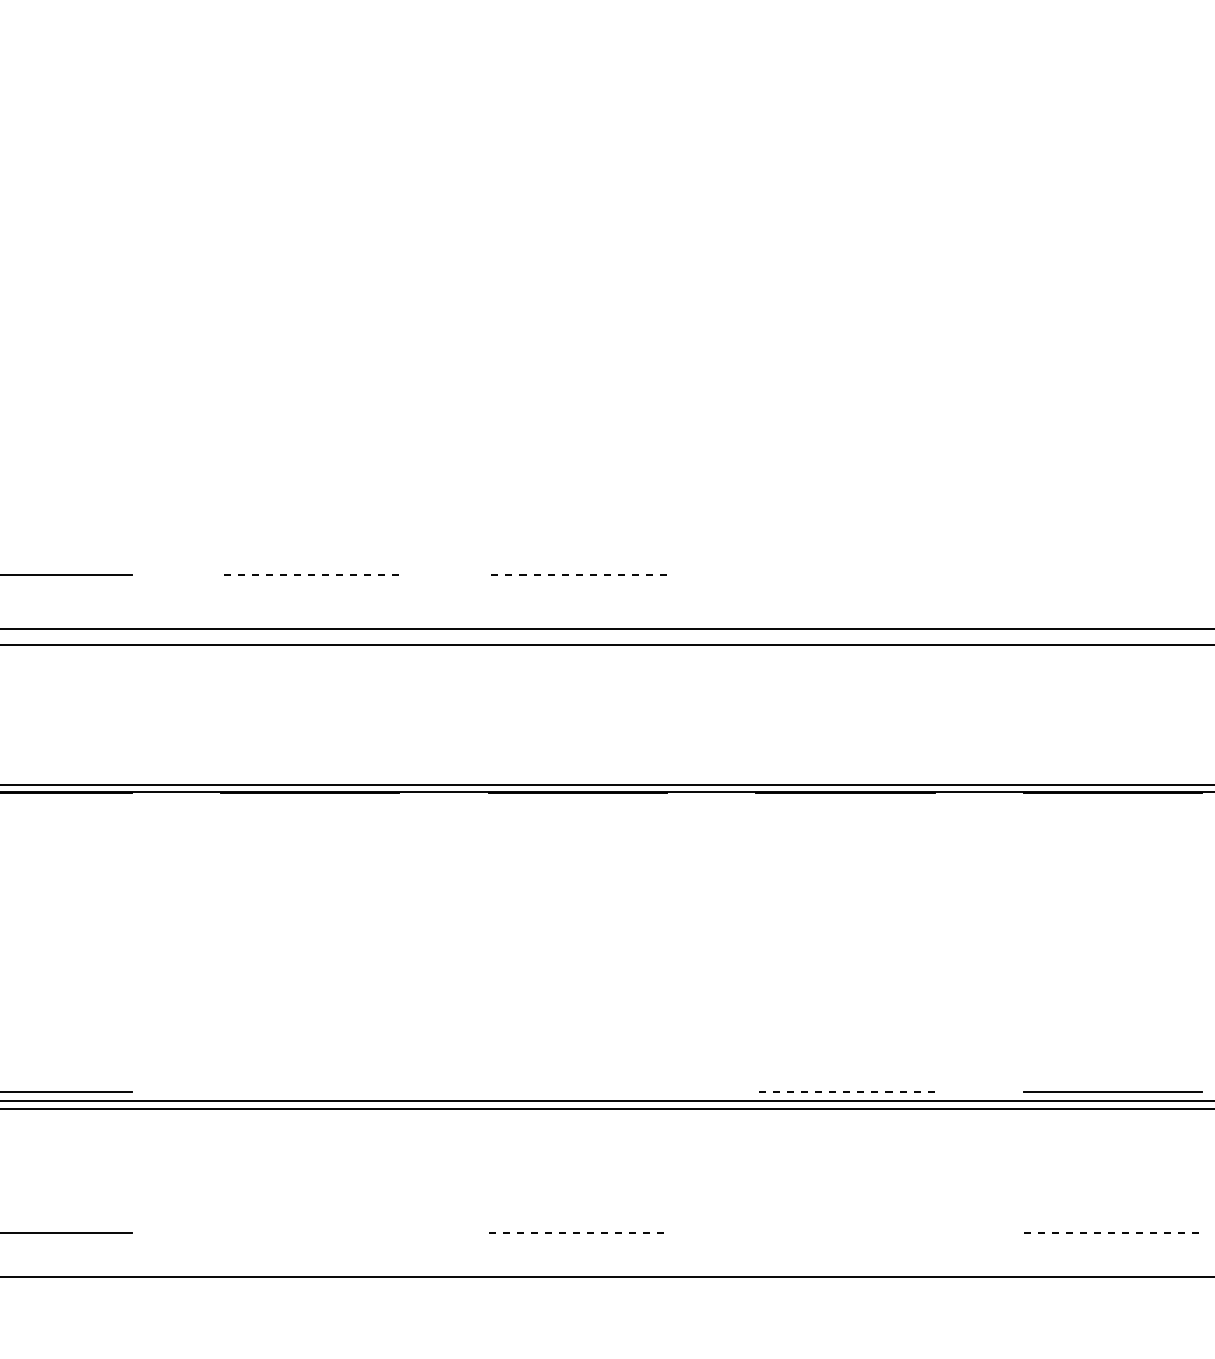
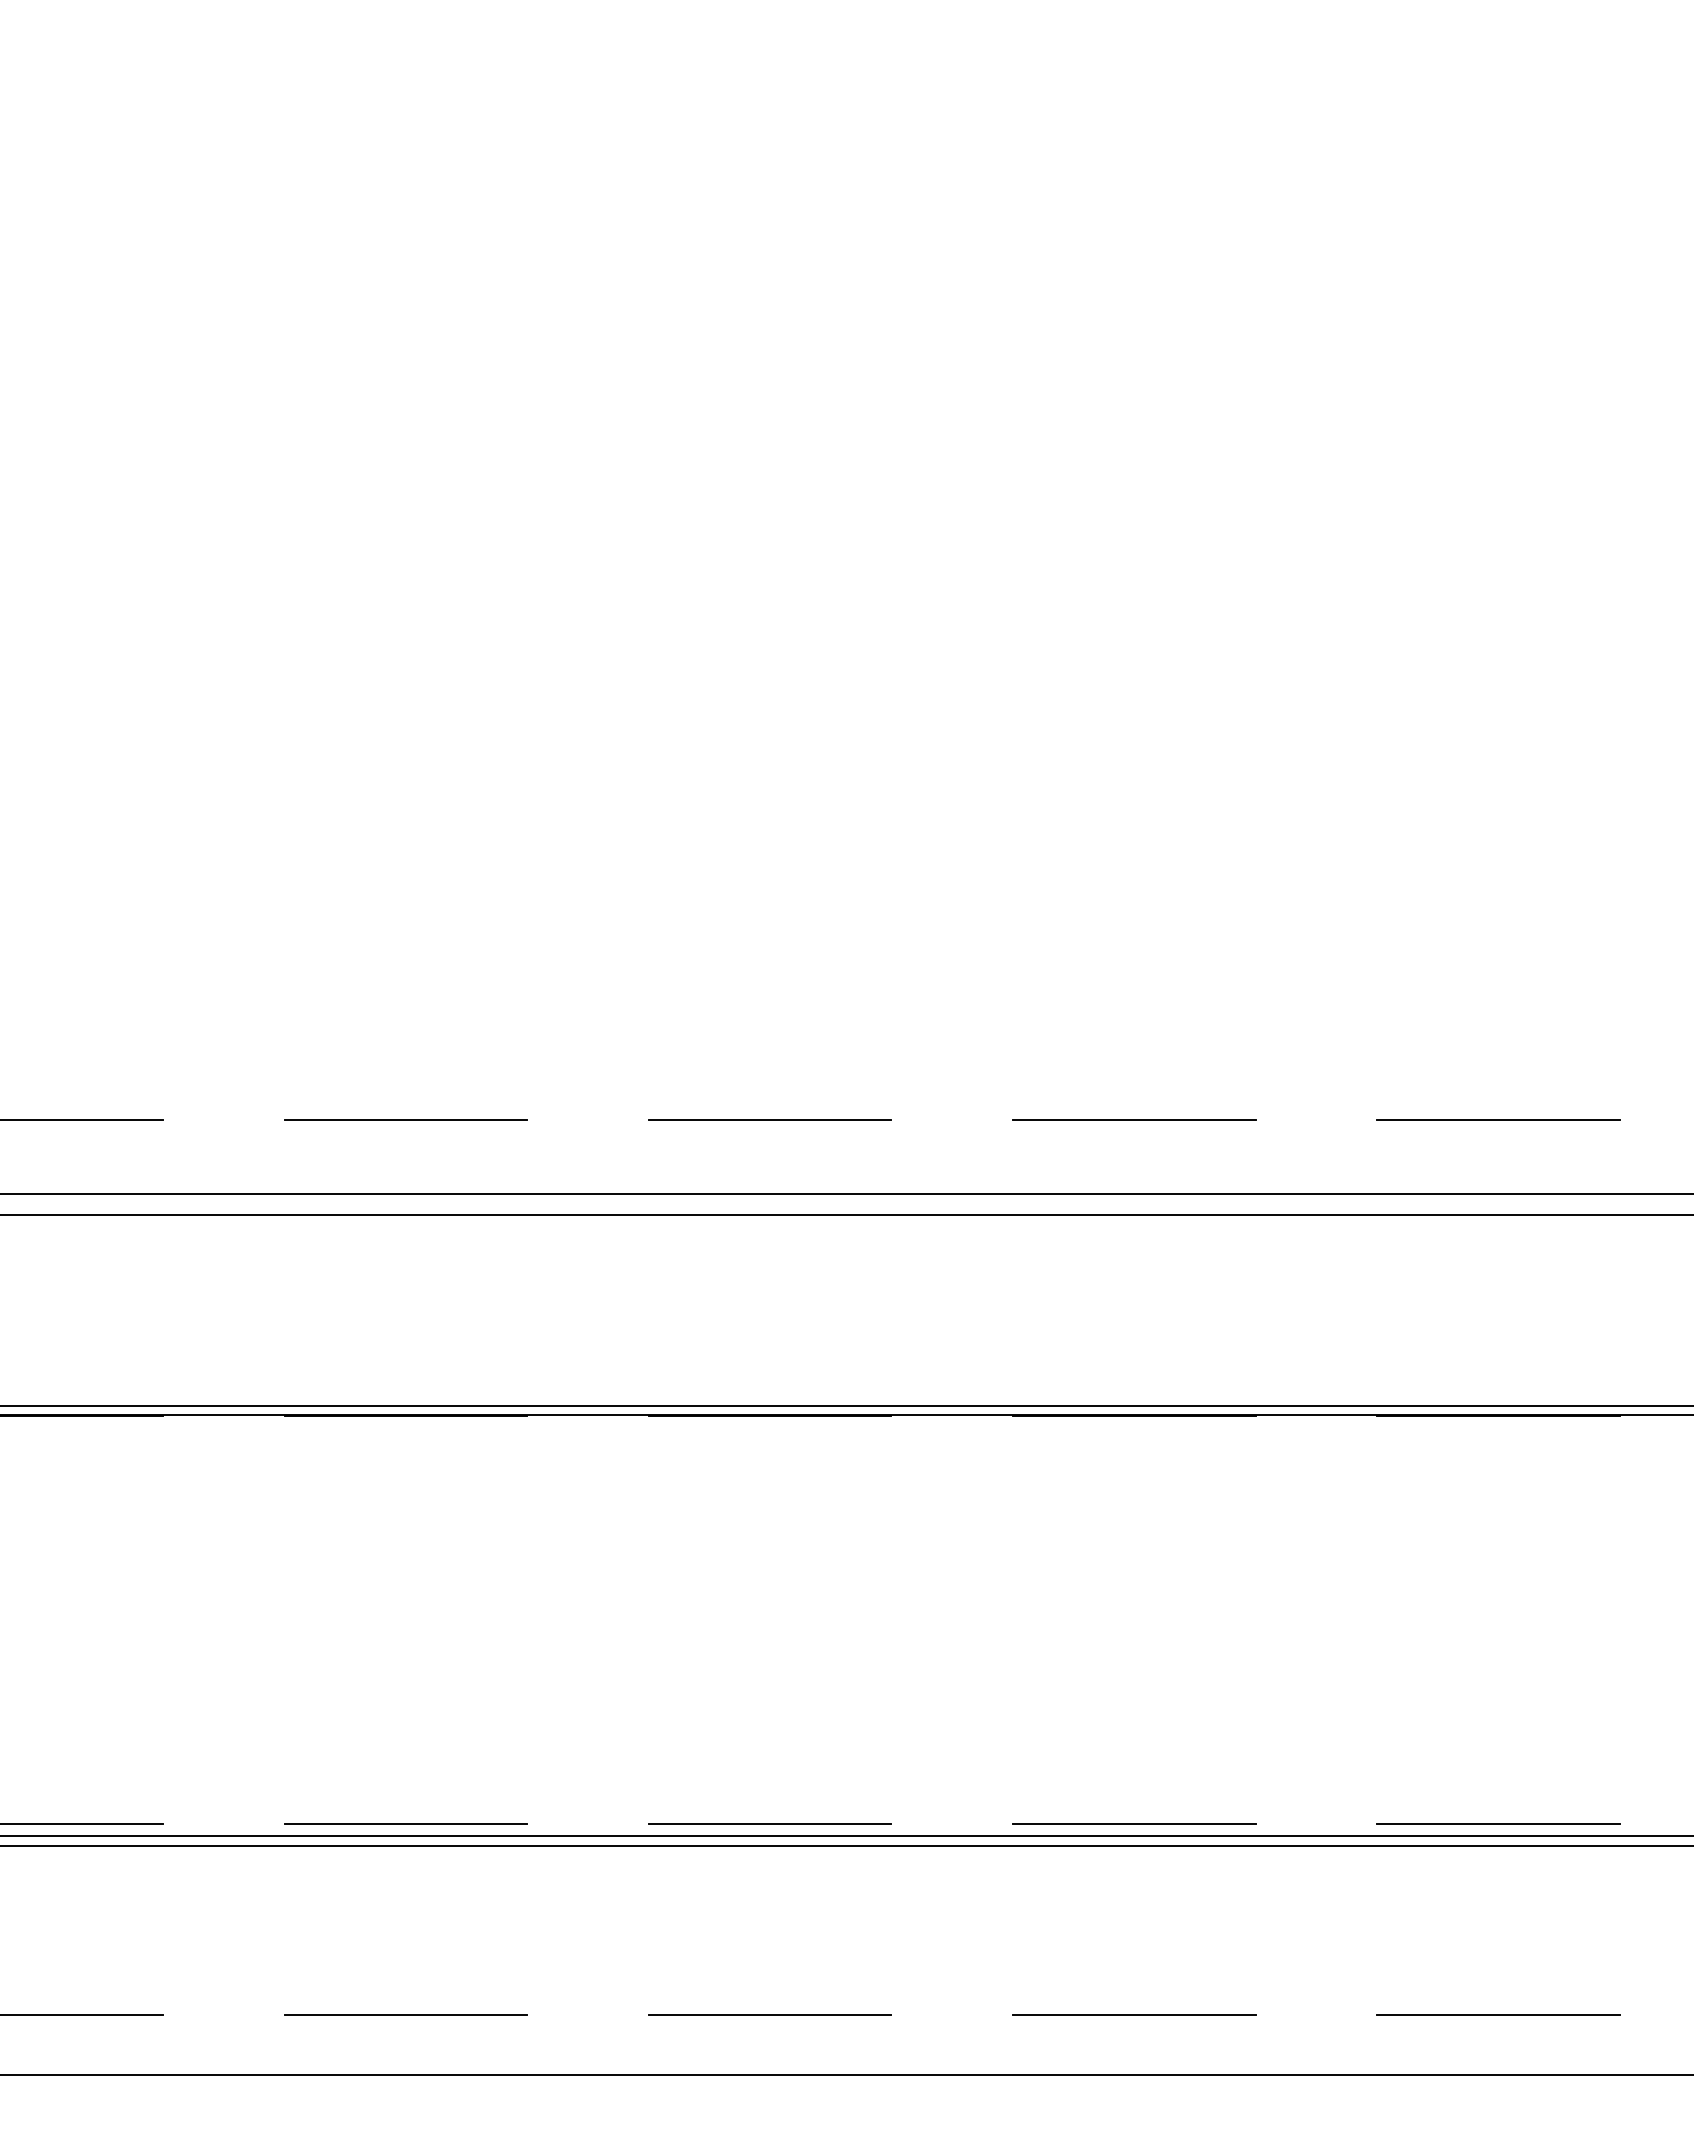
line: (309, 574) -> (405, 1119), dashed -> solid
line: (577, 574) -> (769, 1119), dashed -> solid
line: (844, 574) -> (1133, 1119), added
line: (1112, 574) -> (1497, 1119), added
line: (309, 1092) -> (405, 1824), added
line: (577, 1092) -> (769, 1824), added
line: (844, 1092) -> (1133, 1824), dashed -> solid
line: (309, 1233) -> (405, 2015), added
line: (578, 1233) -> (770, 2015), dashed -> solid
line: (844, 1233) -> (1133, 2015), added
line: (1113, 1233) -> (1498, 2015), dashed -> solid

